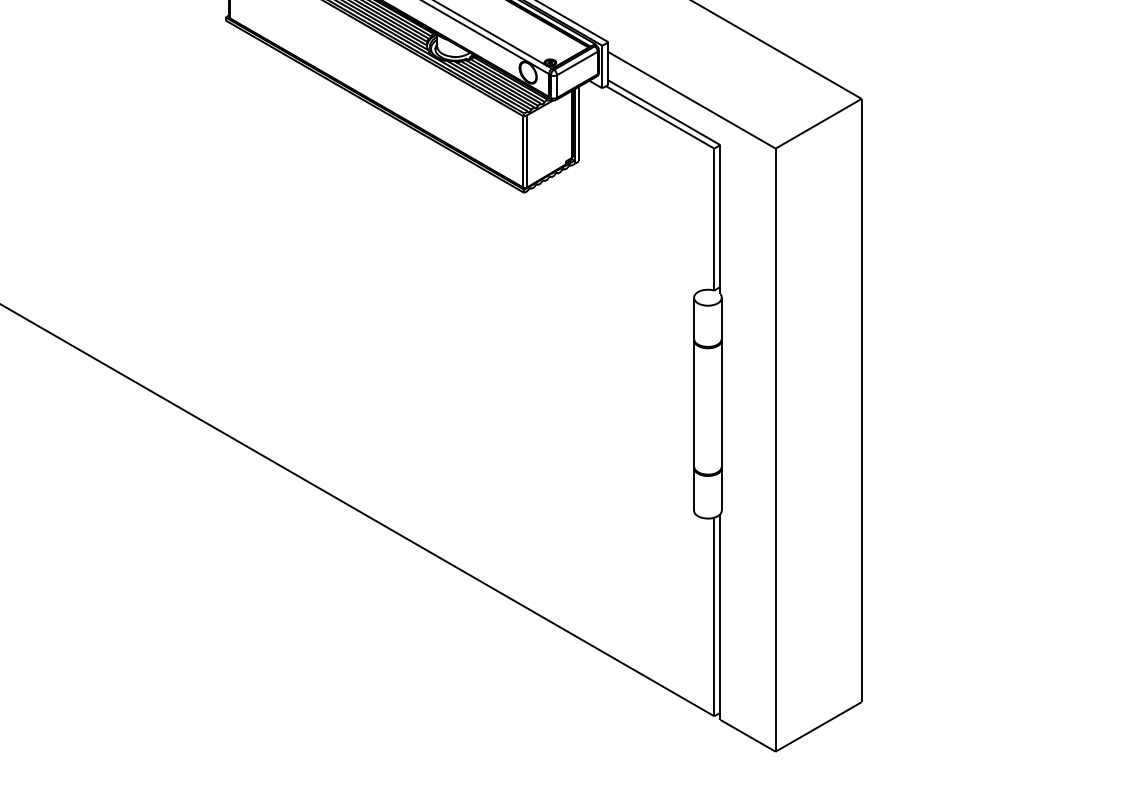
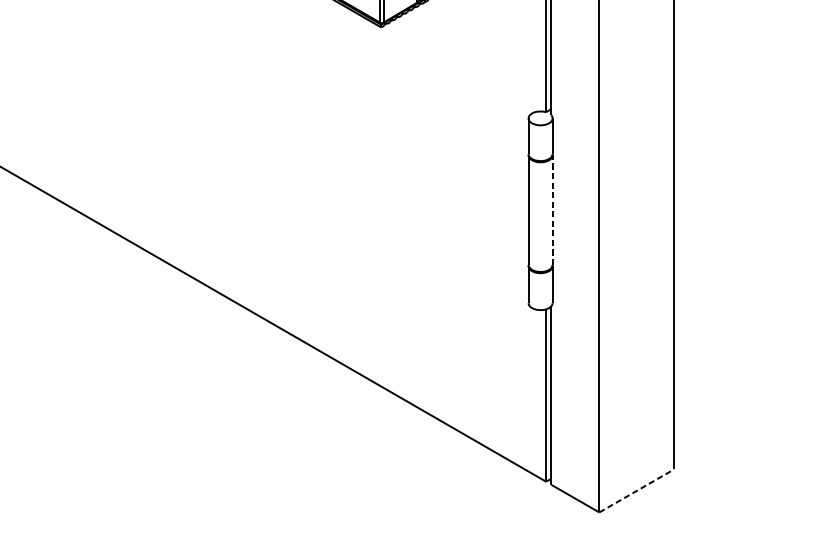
line: (721, 403) -> (552, 210), solid -> dashed
line: (818, 726) -> (636, 490), solid -> dashed

